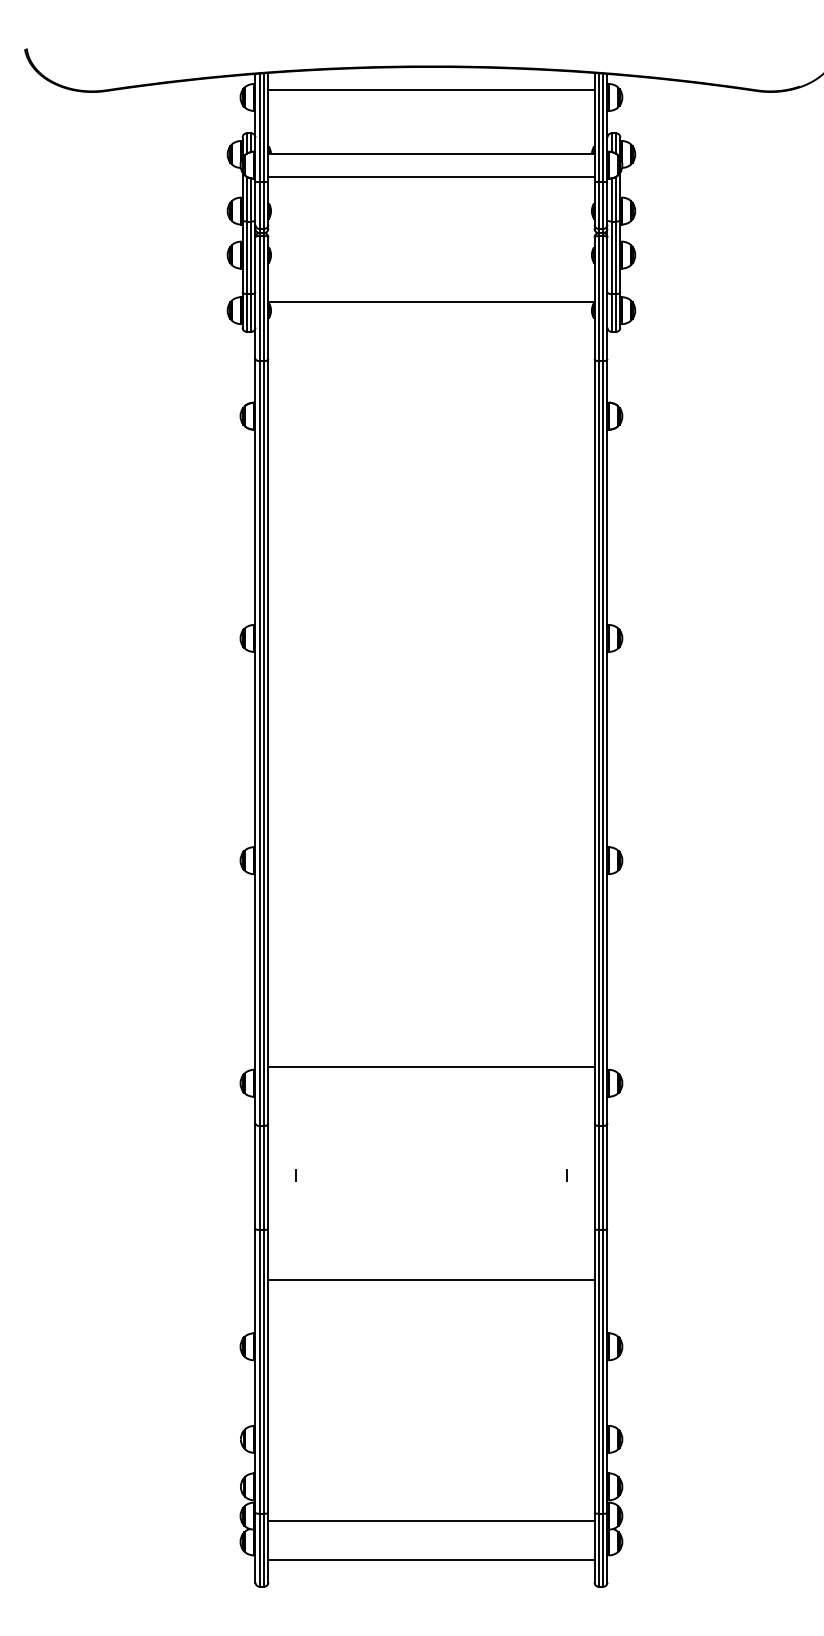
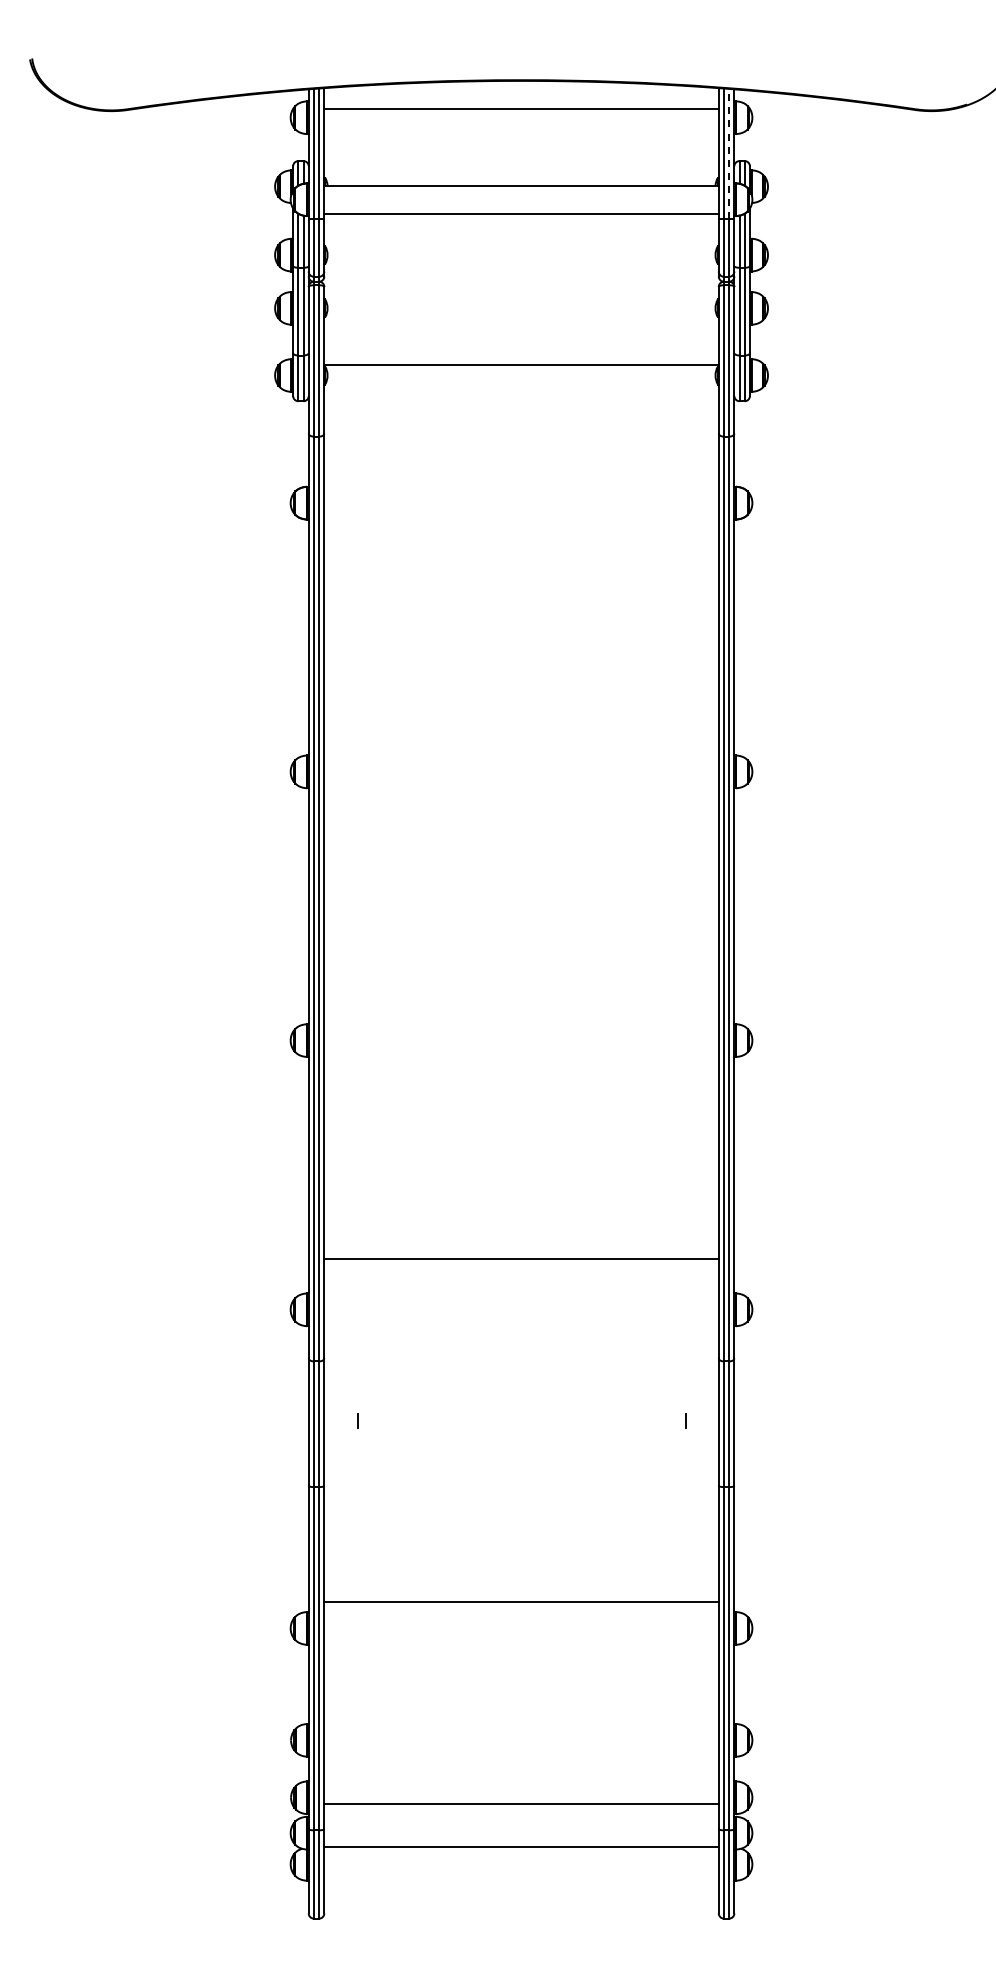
line: (603, 127) -> (729, 153), solid -> dashed
line: (431, 1067) -> (521, 1258), moved
line: (431, 1279) -> (521, 1602), moved
line: (431, 1521) -> (521, 1804), moved
line: (431, 1559) -> (521, 1846), moved

